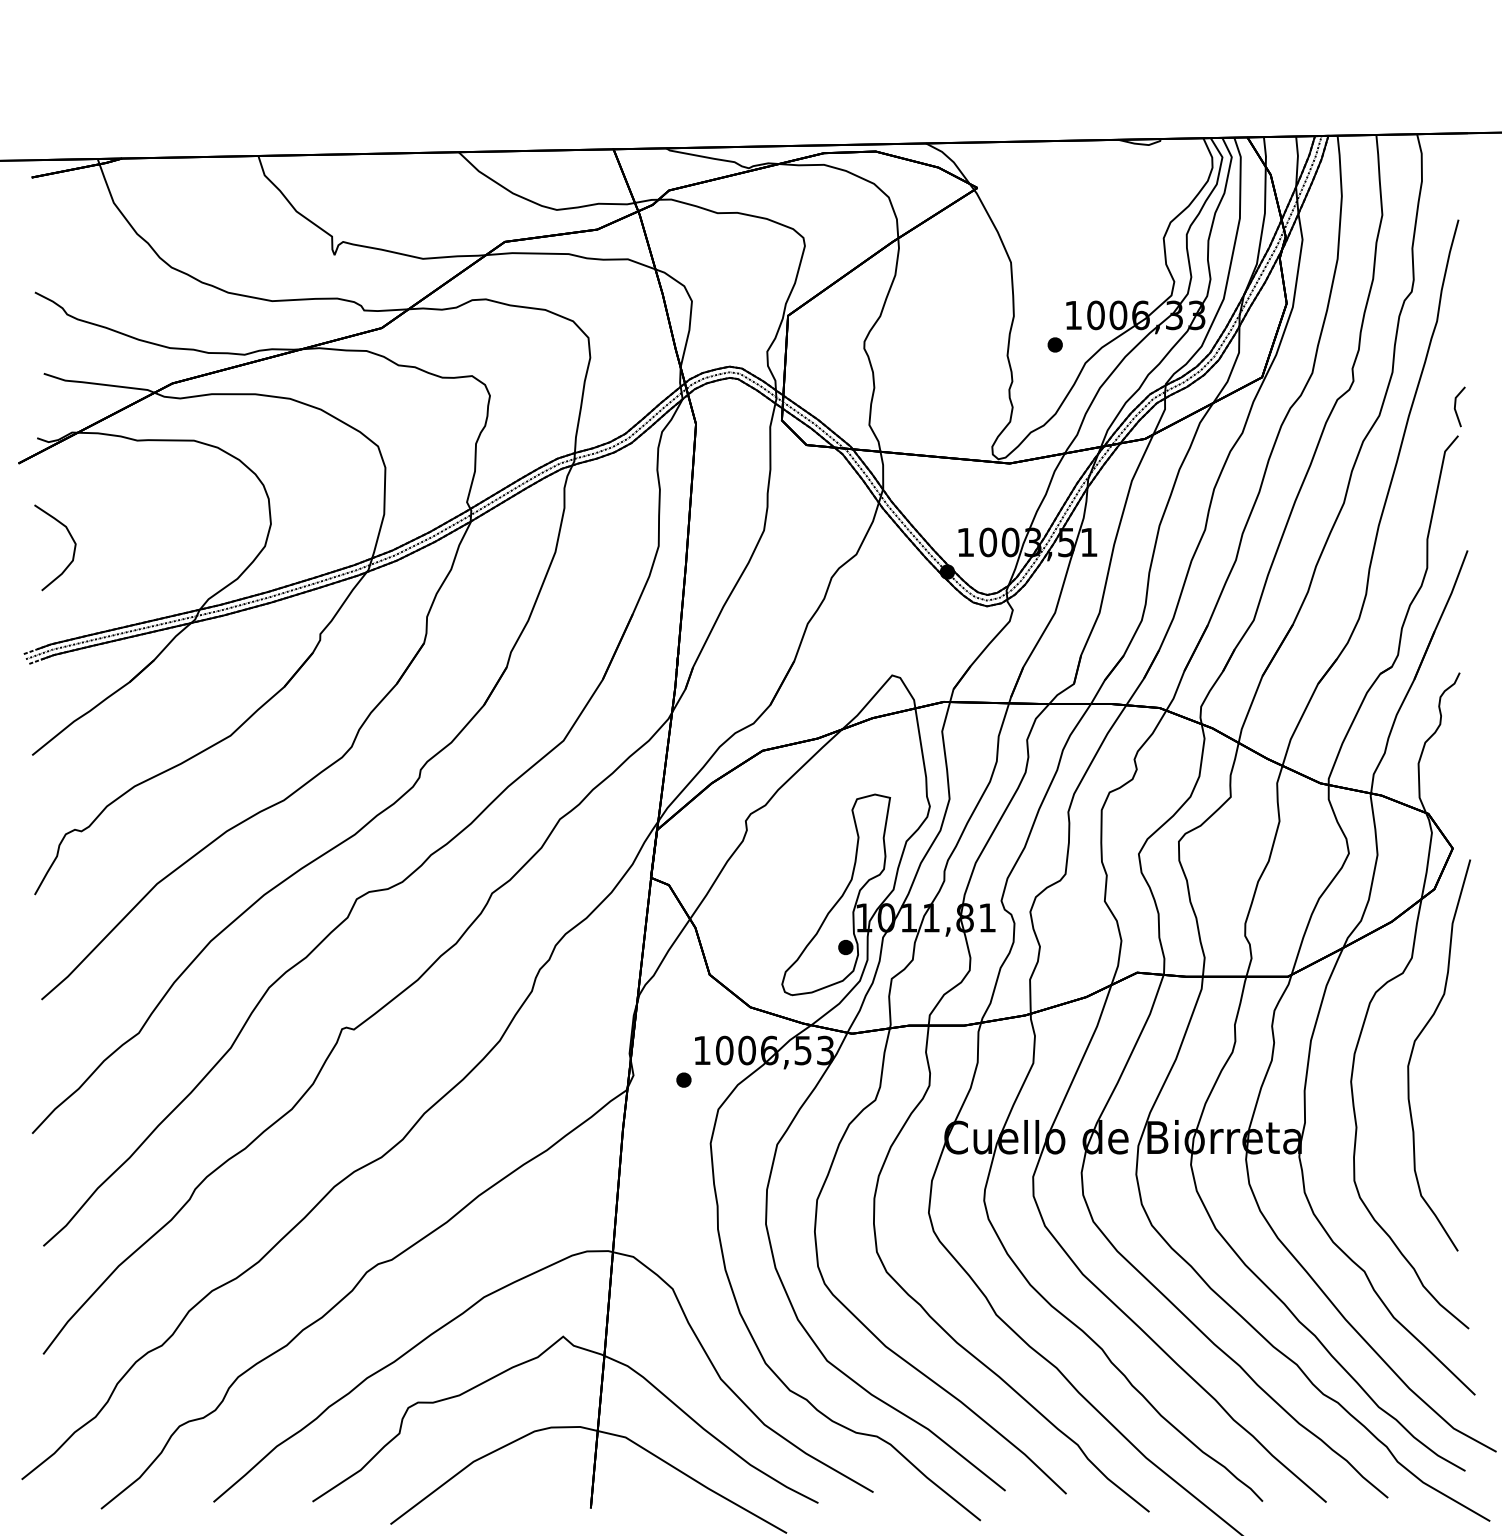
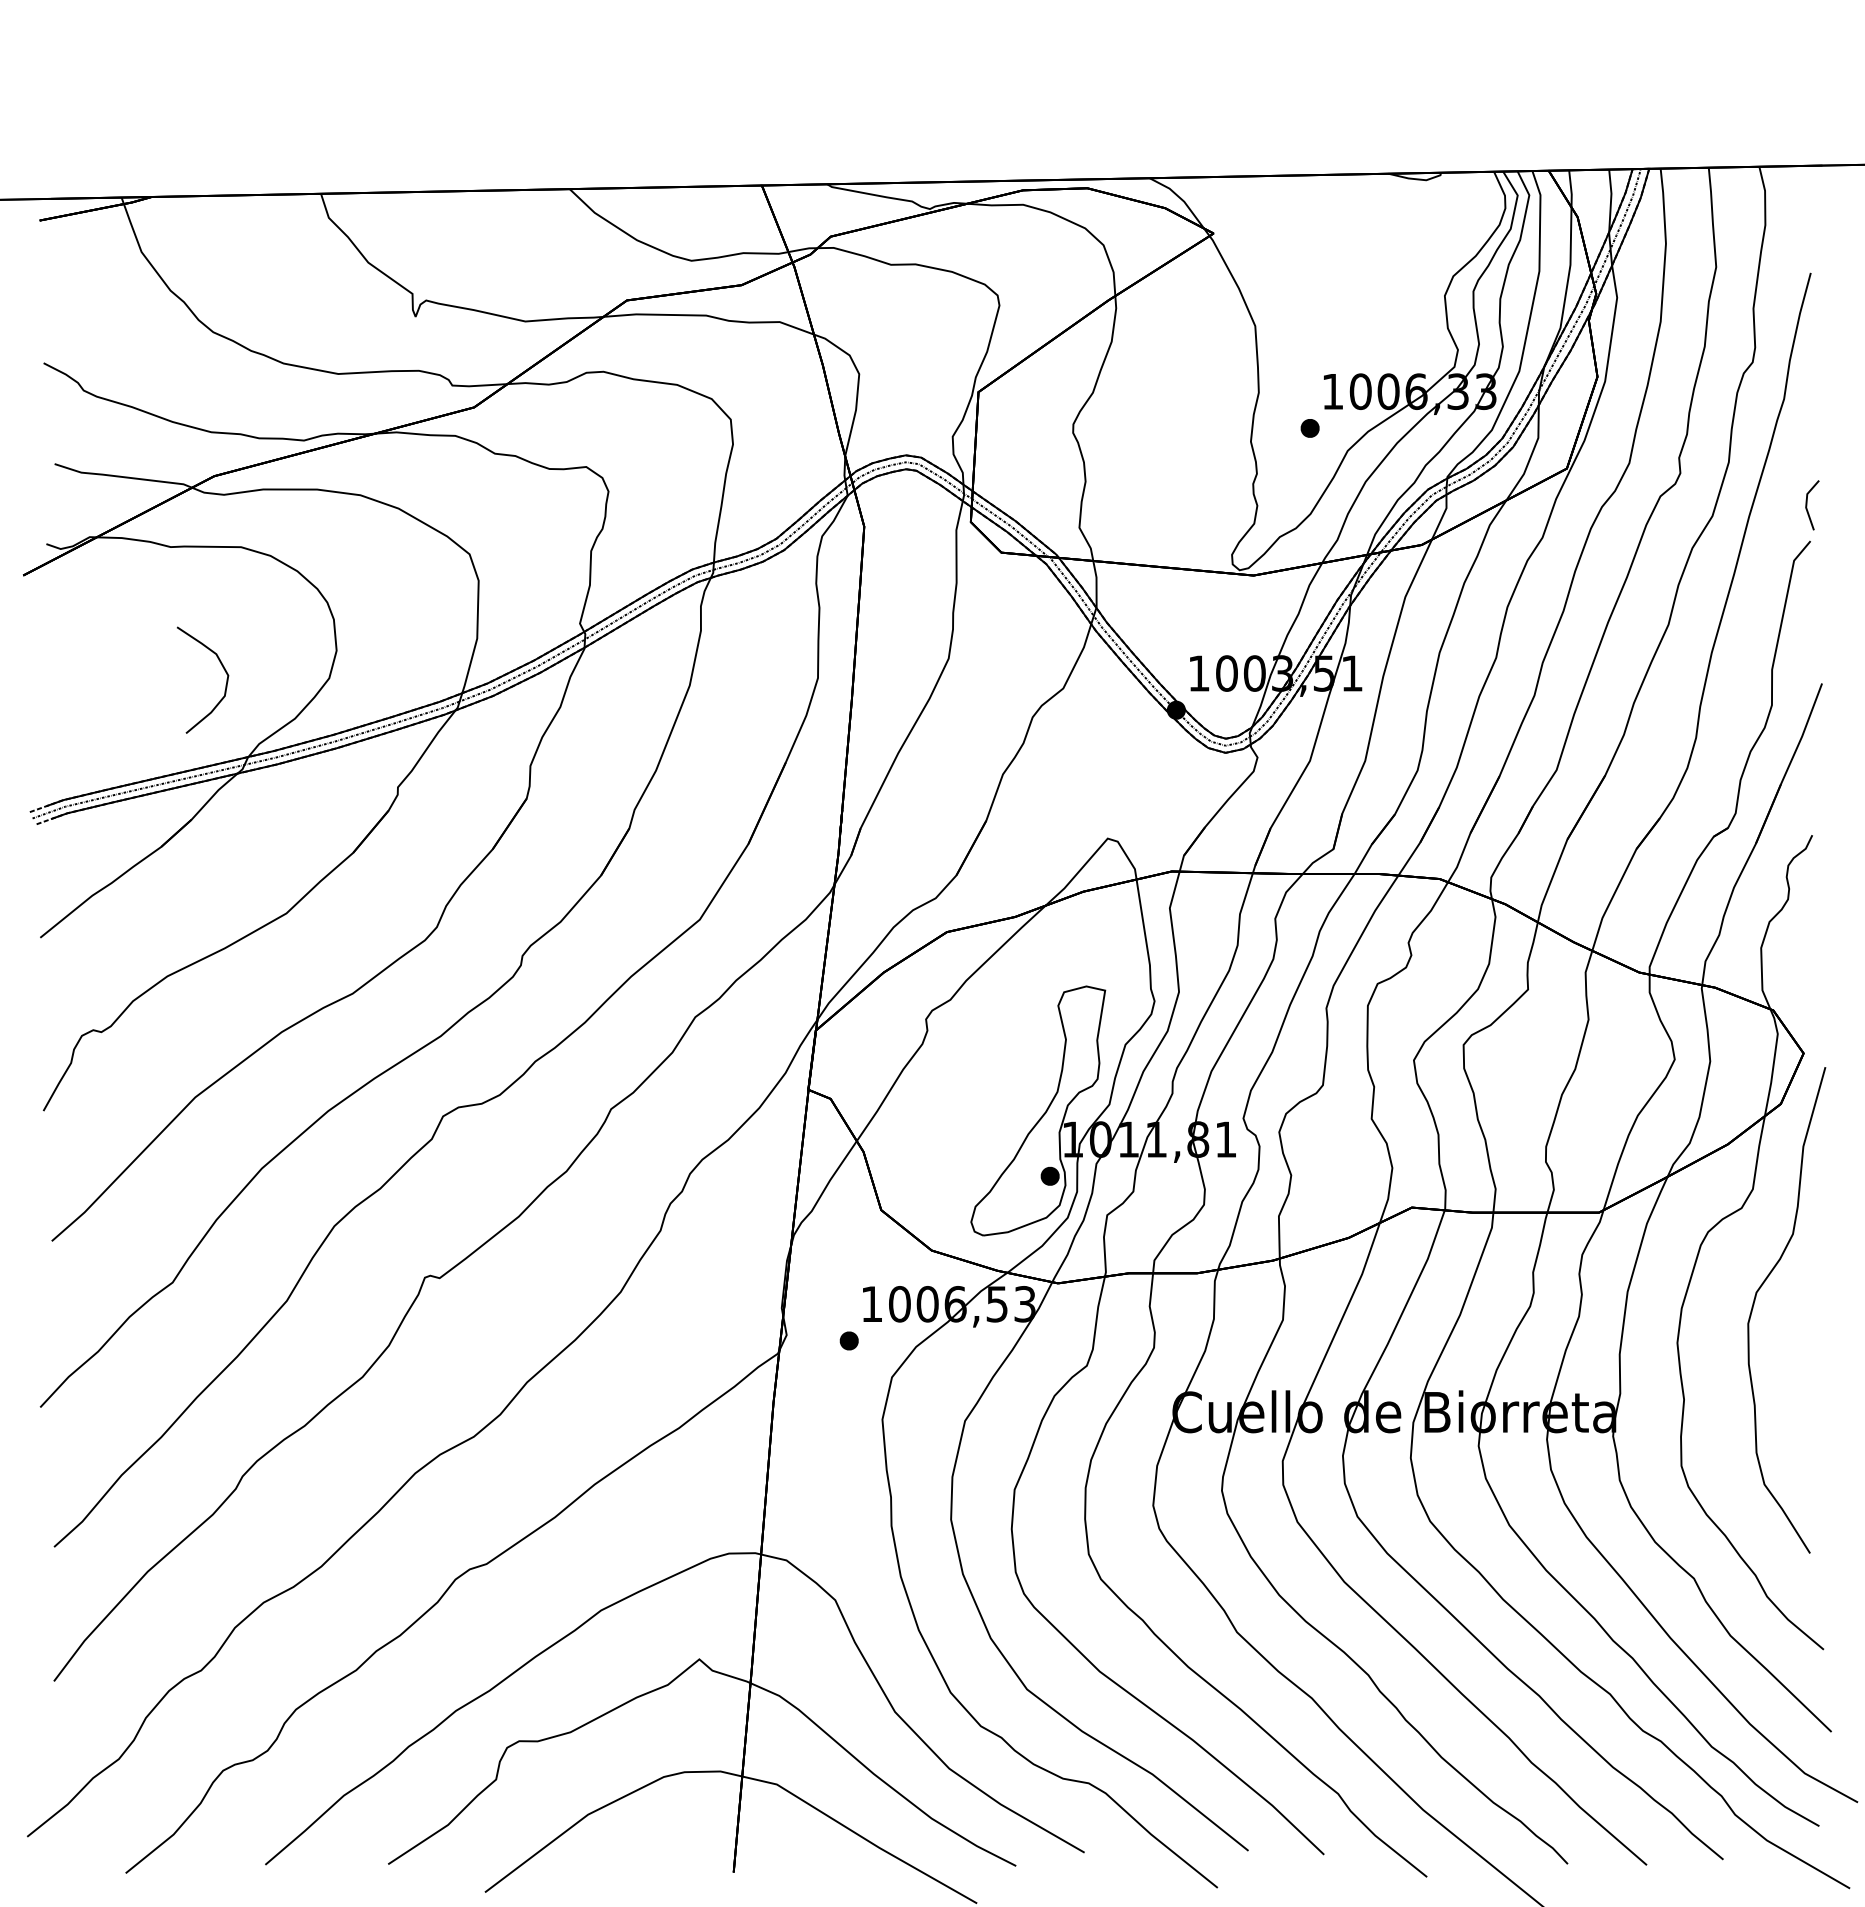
curve: (71, 539) -> (223, 669), moved

